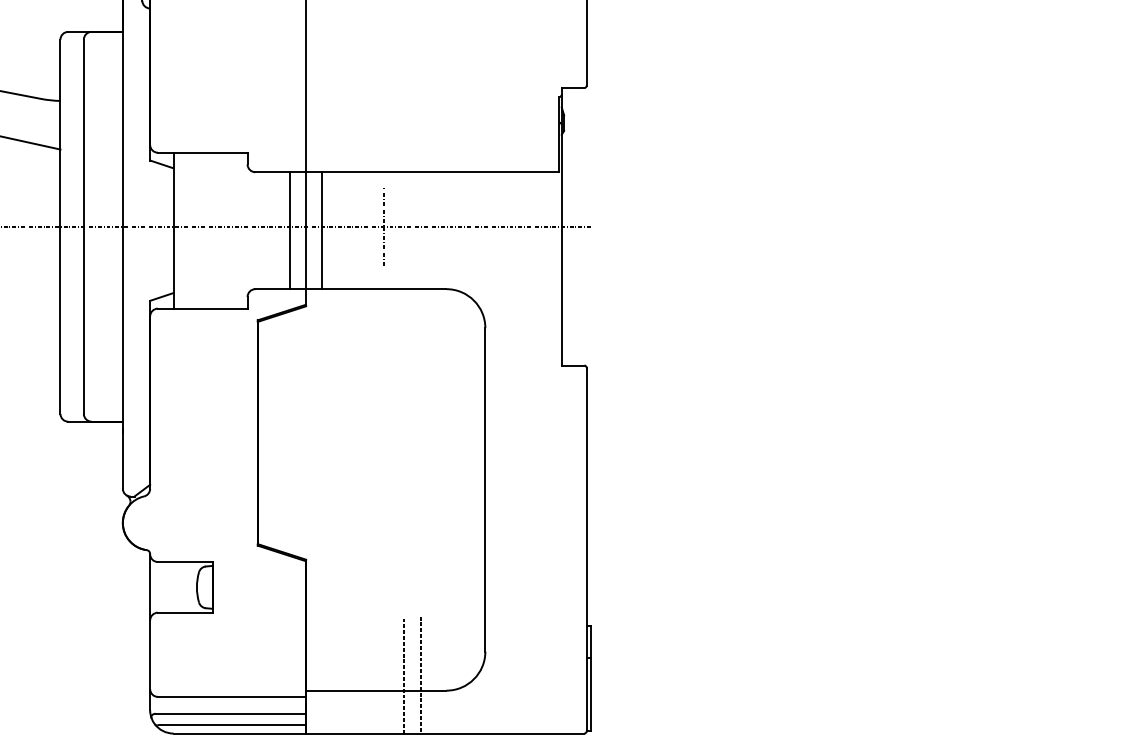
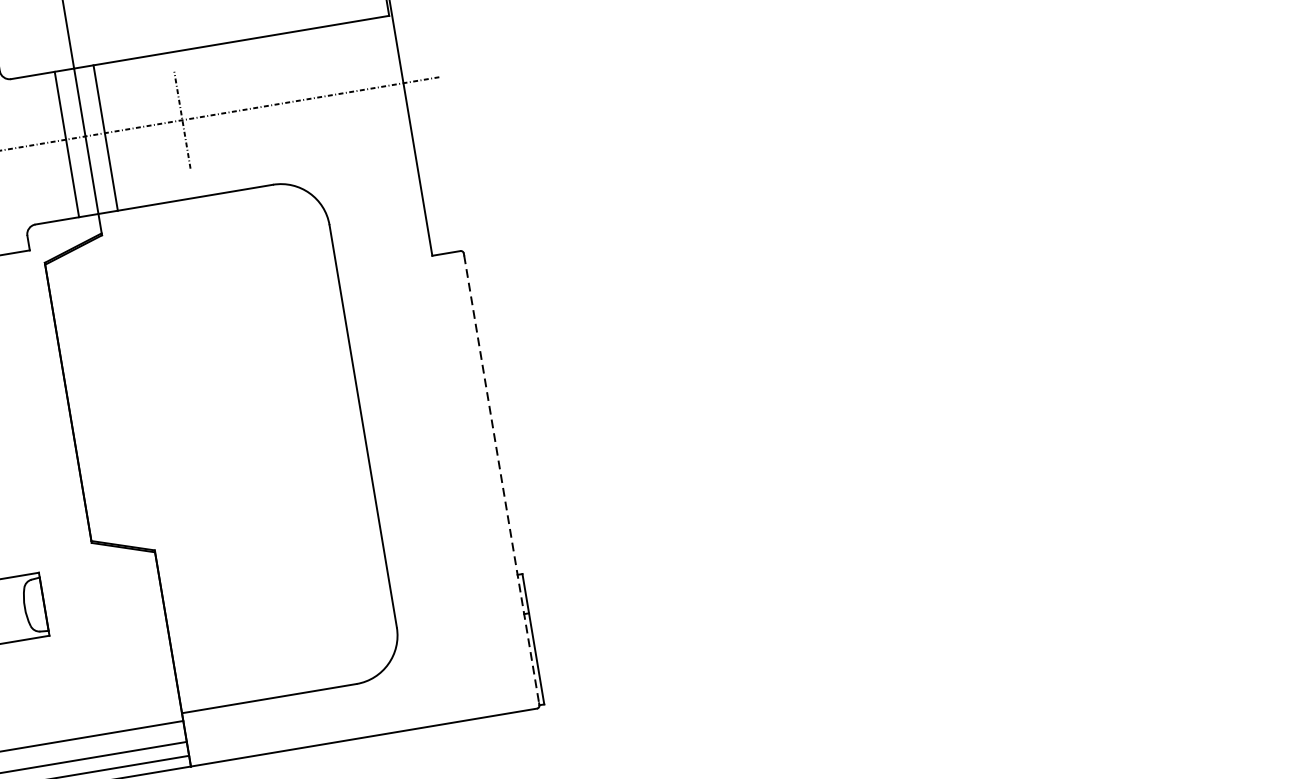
line: (586, 550) -> (501, 480), solid -> dashed
line: (403, 674) -> (299, 672), removed
line: (421, 674) -> (322, 669), removed

